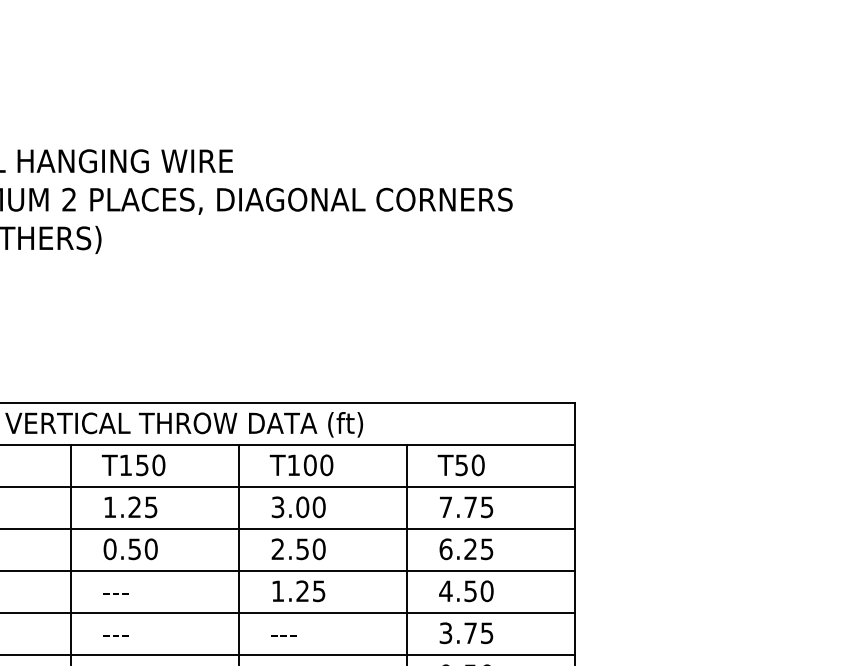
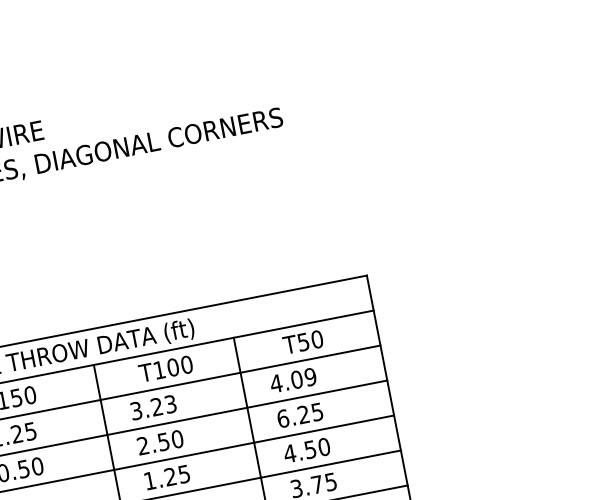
text: (301, 465) -> (165, 369), moved
text: (460, 465) -> (302, 342), moved
text: (310, 507) -> (163, 405), 3.00 -> 3.23
text: (466, 507) -> (293, 380), 7.75 -> 4.09

